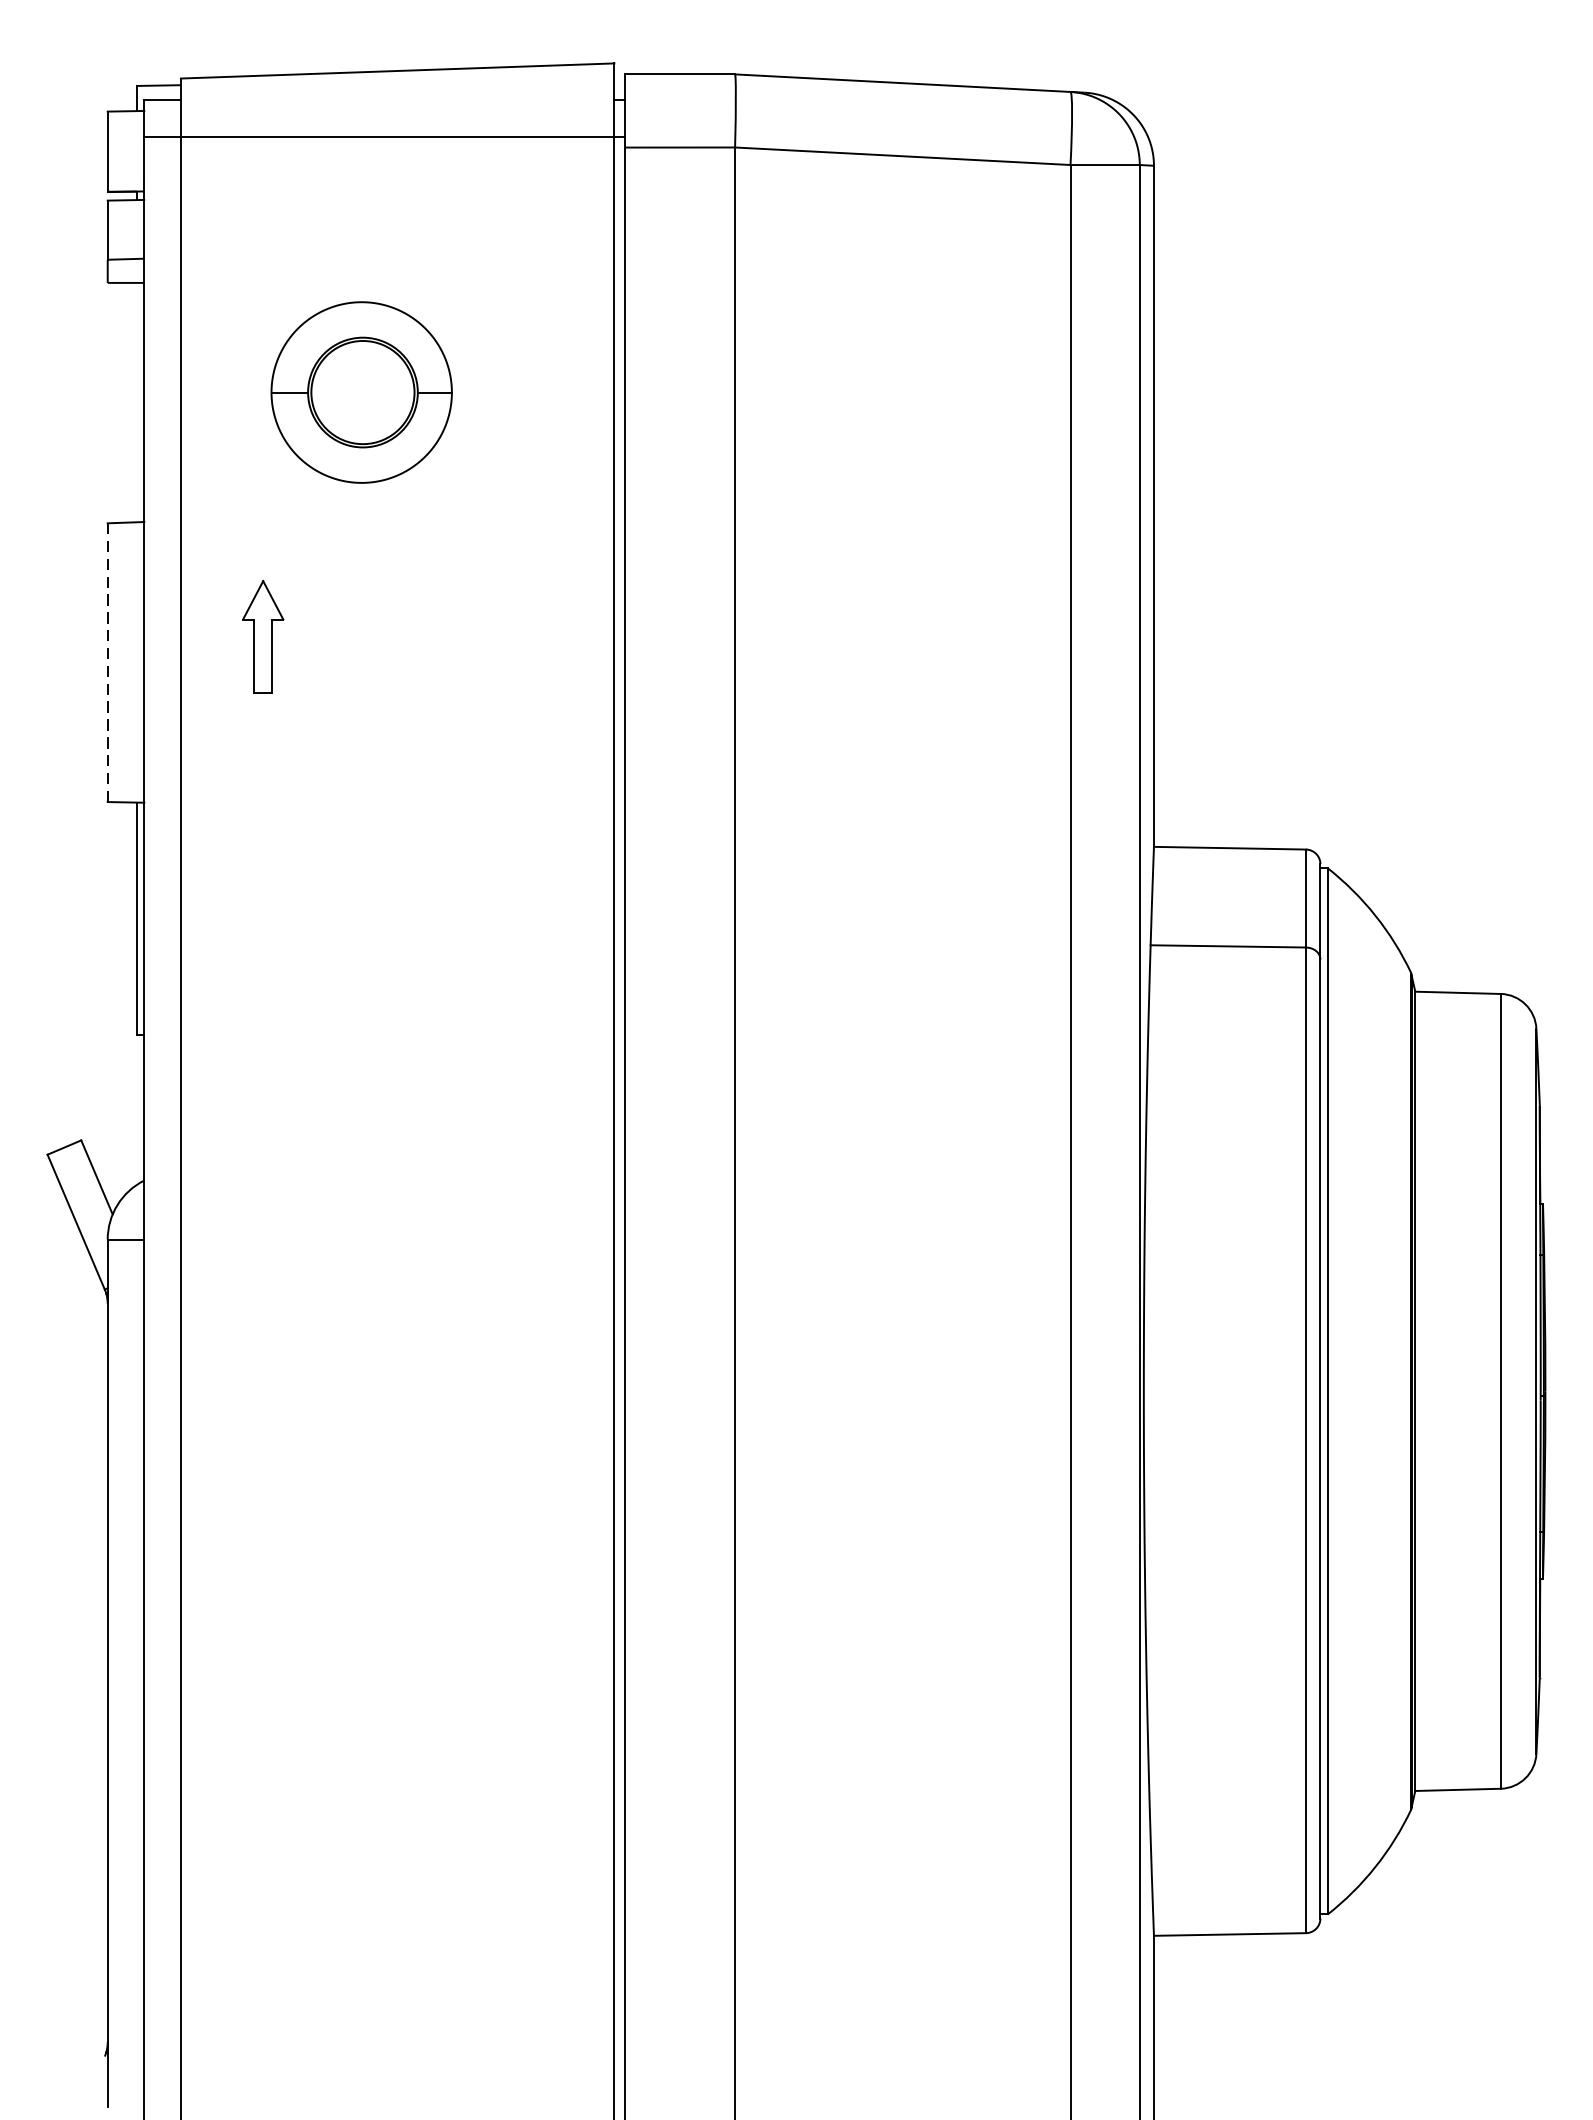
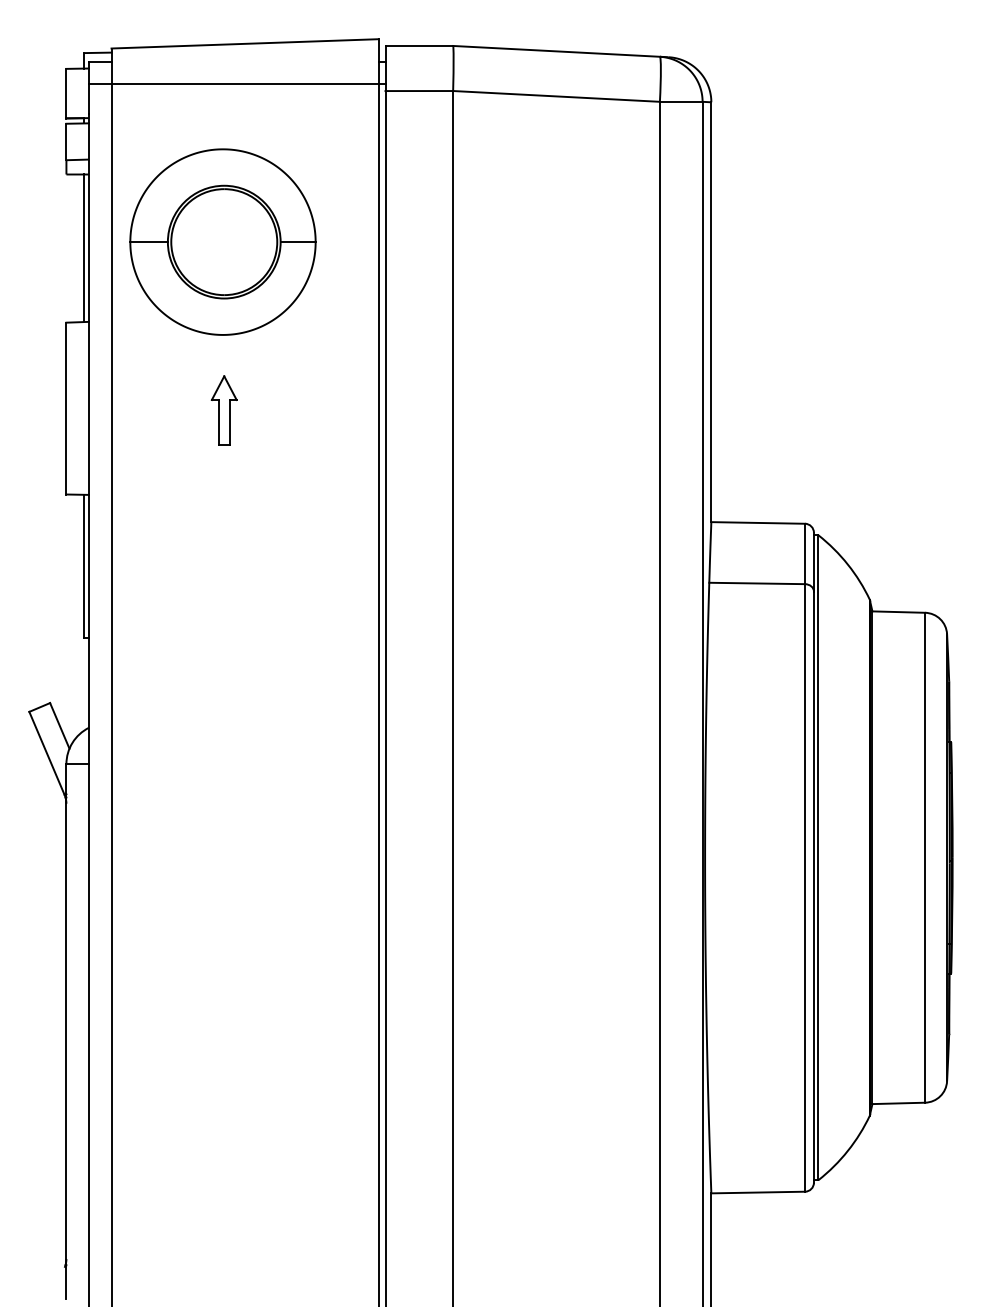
part: (360, 391) -> (222, 241), size x1.67
line: (137, 402) -> (84, 248), added
part: (261, 636) -> (223, 410), moved
line: (107, 662) -> (66, 408), dashed -> solid

